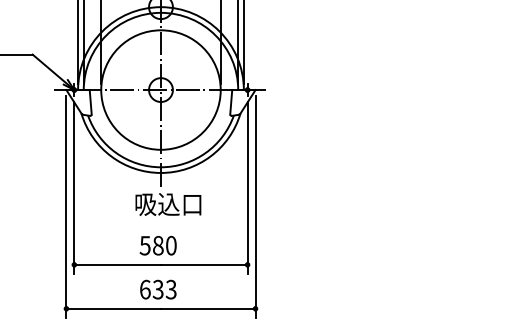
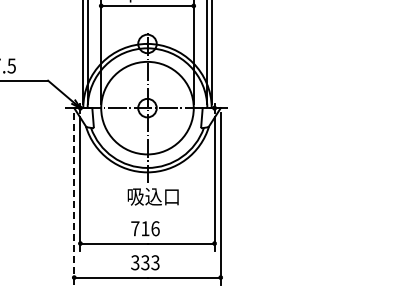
line: (66, 206) -> (74, 198), solid -> dashed
text: (158, 245) -> (145, 228), 580 -> 716
text: (145, 289) -> (135, 262), 633 -> 333

